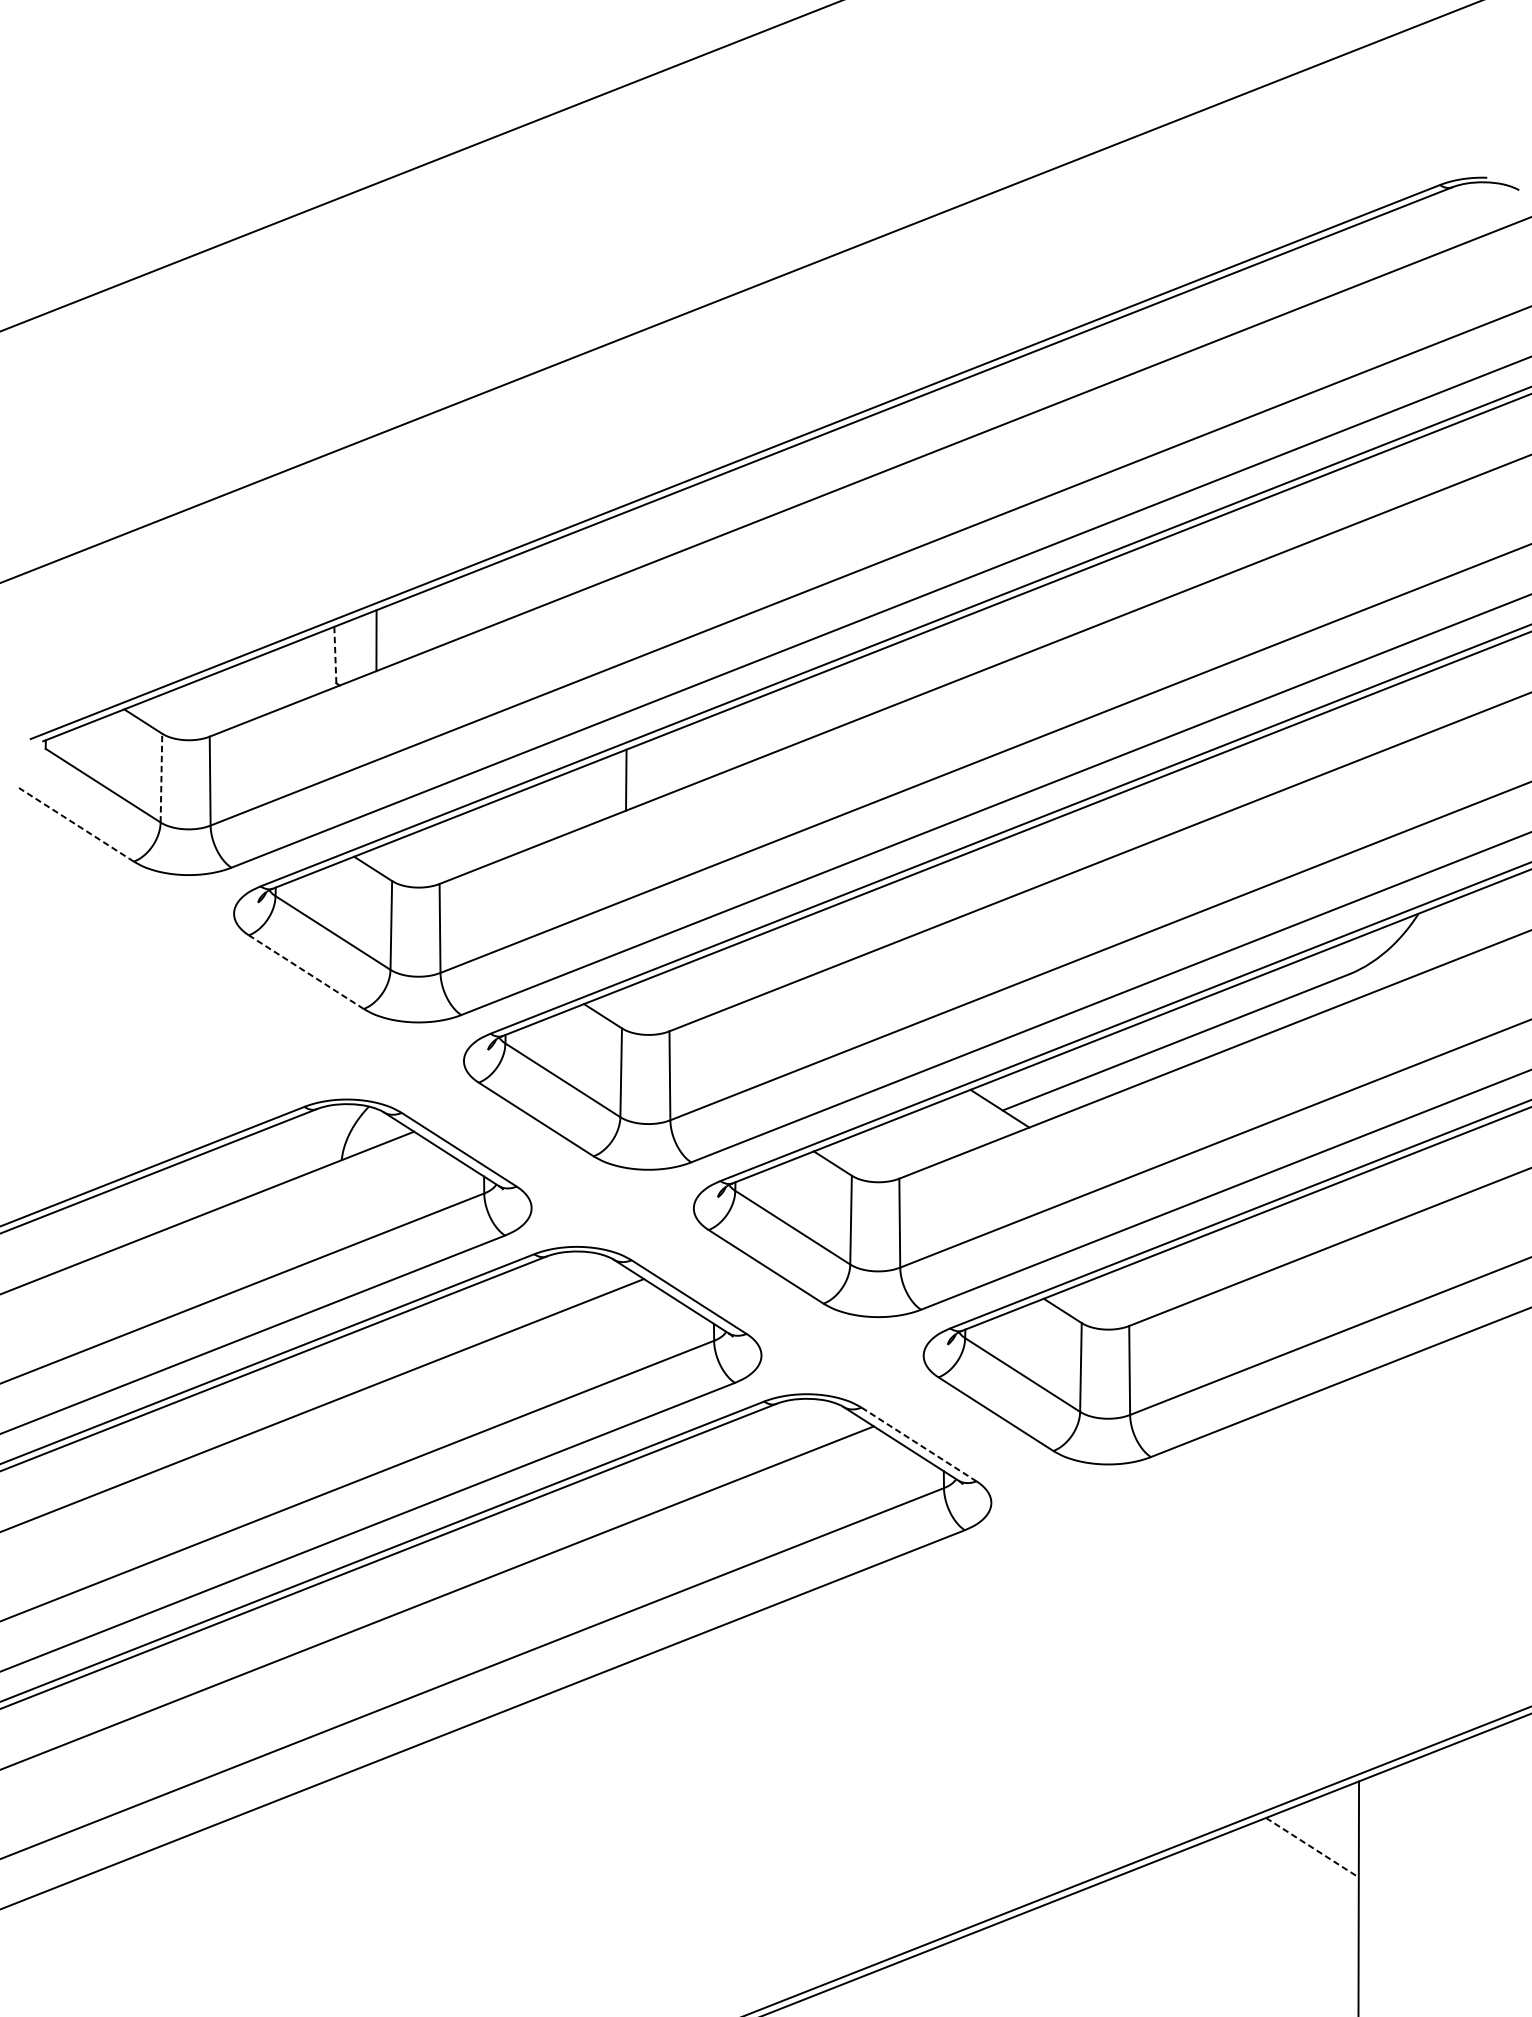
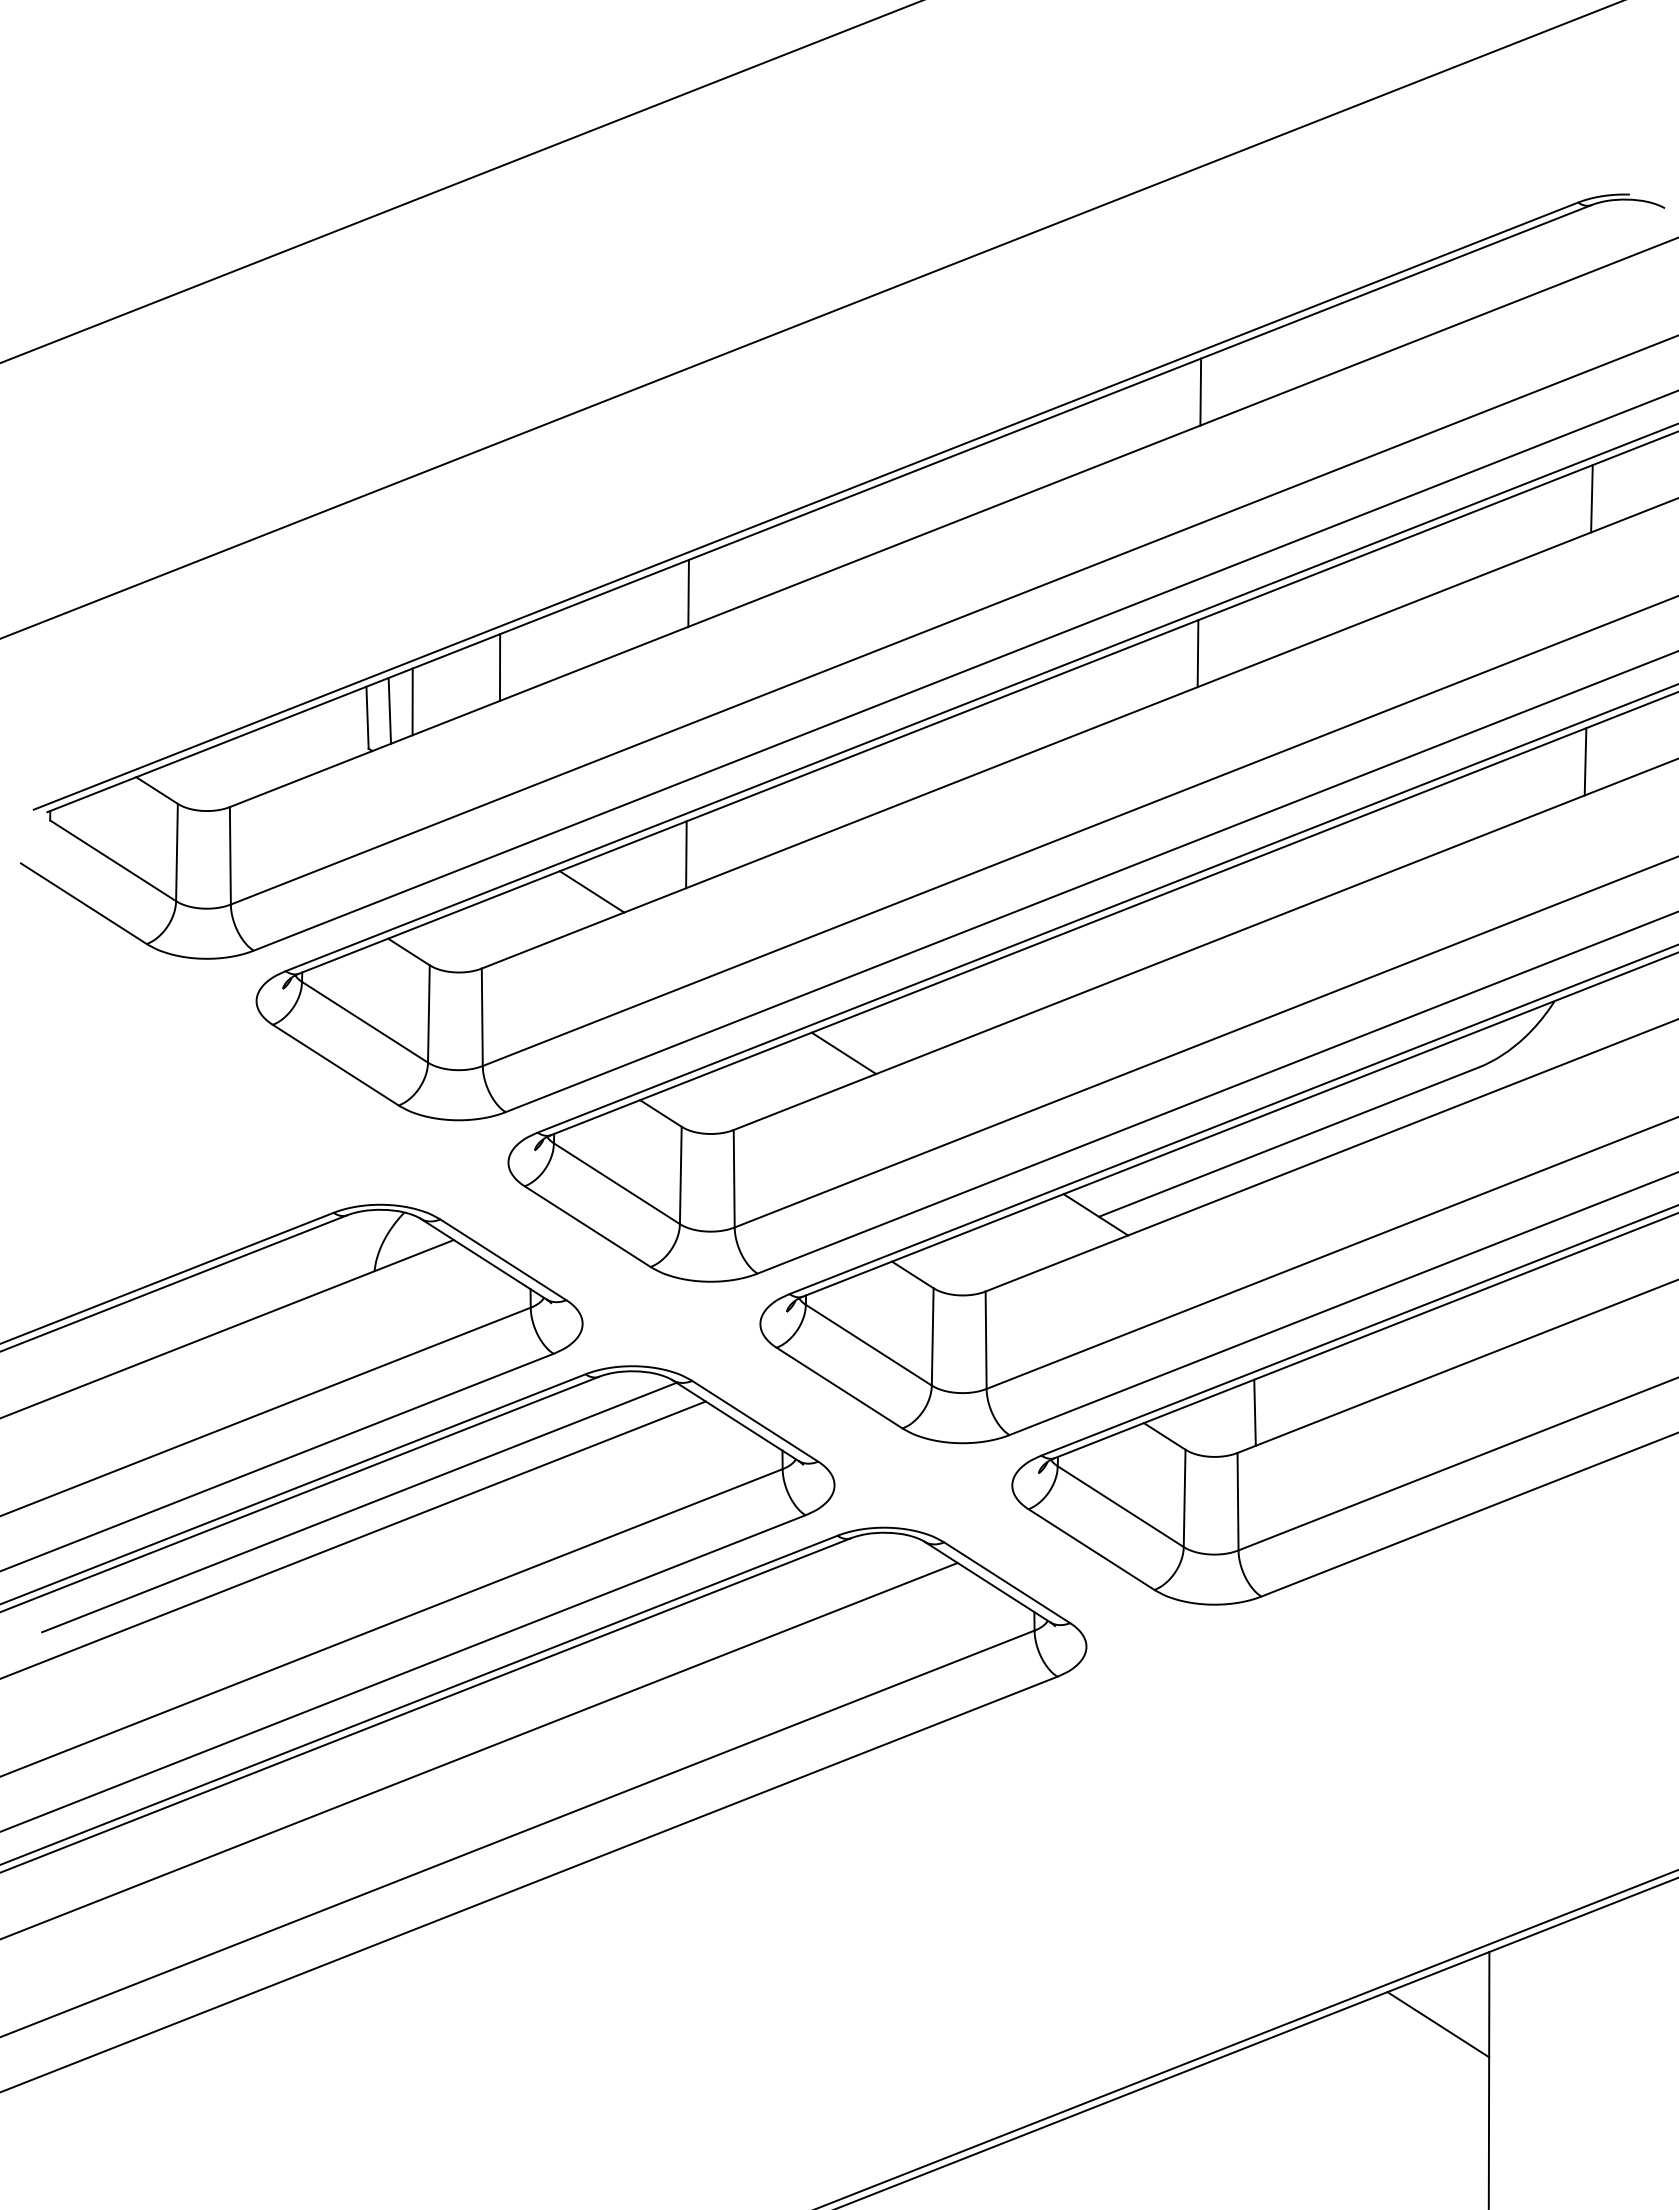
line: (1095, 357) -> (1200, 391), added
line: (1452, 455) -> (1591, 498), added
line: (628, 540) -> (688, 592), added
line: (1092, 596) -> (1197, 653), added
line: (455, 609) -> (499, 667), added
line: (355, 648) -> (389, 710), added
line: (335, 654) -> (367, 717), dashed -> solid
line: (1446, 695) -> (1585, 761), added
line: (161, 778) -> (176, 852), dashed -> solid
line: (539, 813) -> (591, 891), added
line: (76, 824) -> (83, 903), dashed -> solid
line: (769, 961) -> (843, 1053), added
line: (306, 972) -> (335, 1065), dashed -> solid
line: (1144, 1289) -> (1254, 1412), added
line: (328, 1375) -> (359, 1507), added
line: (919, 1444) -> (1007, 1582), dashed -> solid
line: (1312, 1847) -> (1438, 2024), dashed -> solid

